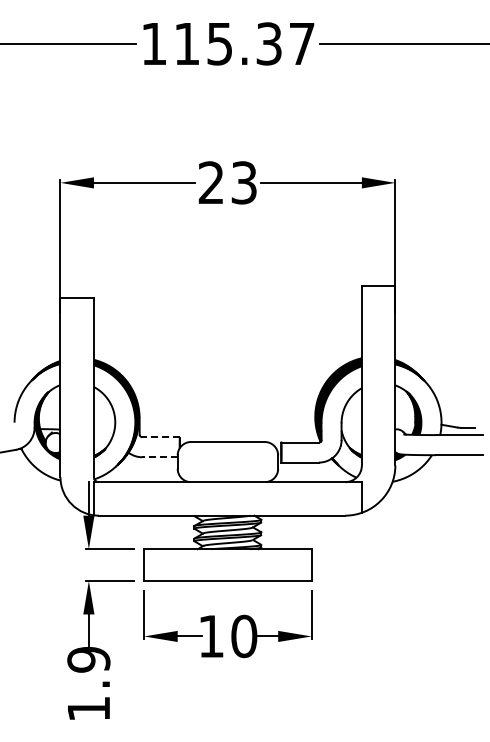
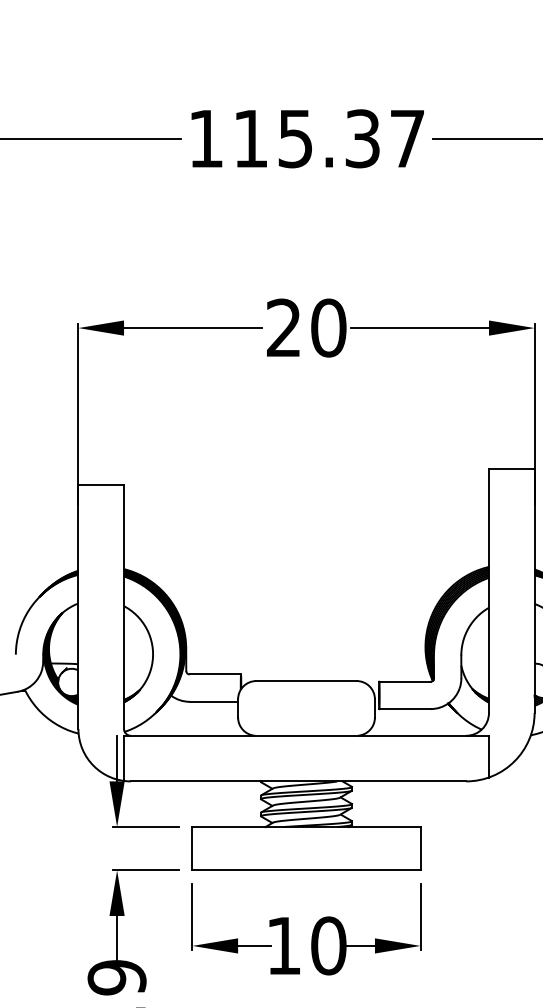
text: (244, 182) -> (329, 327), 23 -> 20
line: (161, 437) -> (216, 674), dashed -> solid
line: (159, 457) -> (213, 702), dashed -> solid

